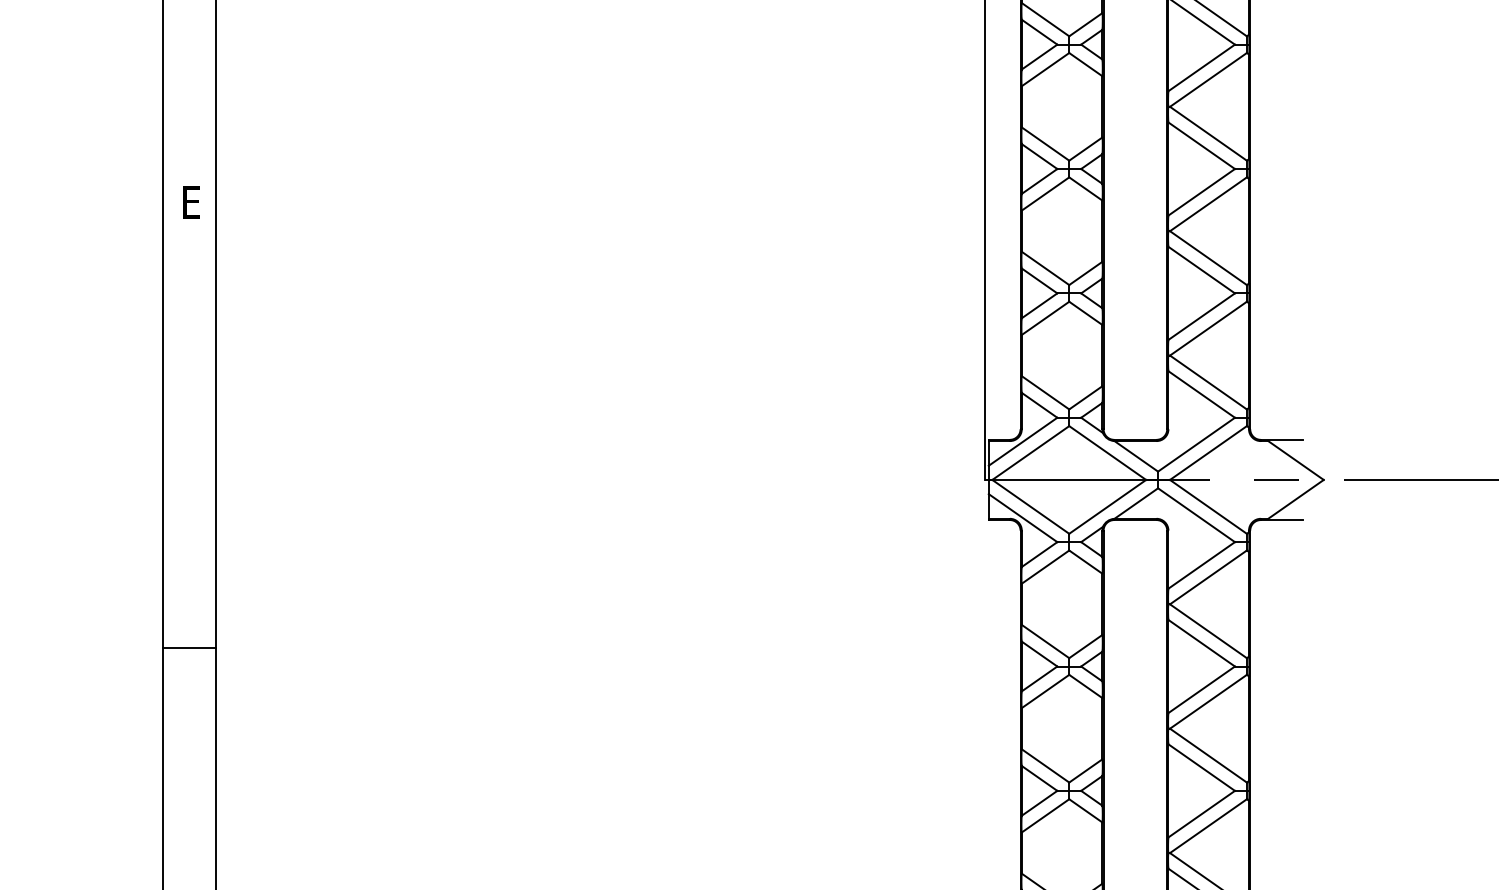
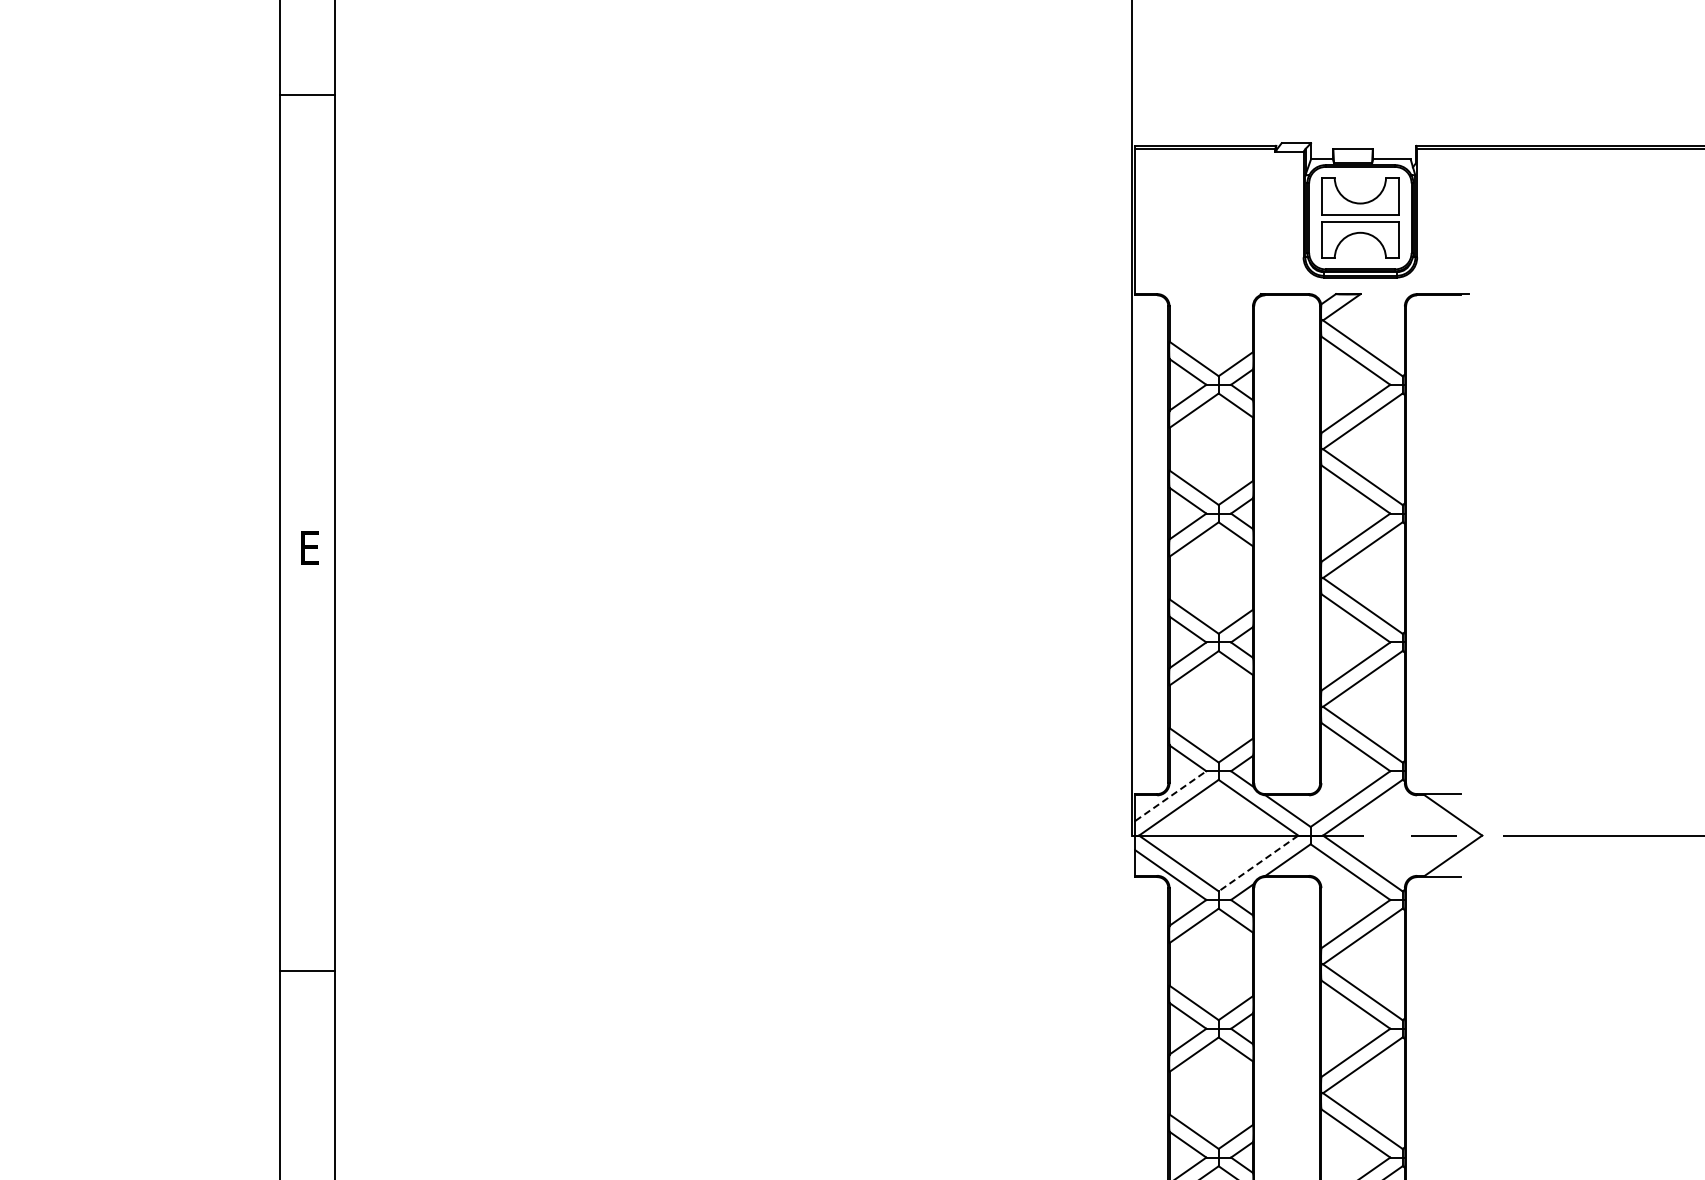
line: (1023, 441) -> (1171, 795), solid -> dashed
line: (1107, 506) -> (1258, 863), solid -> dashed
line: (189, 647) -> (307, 970), moved

